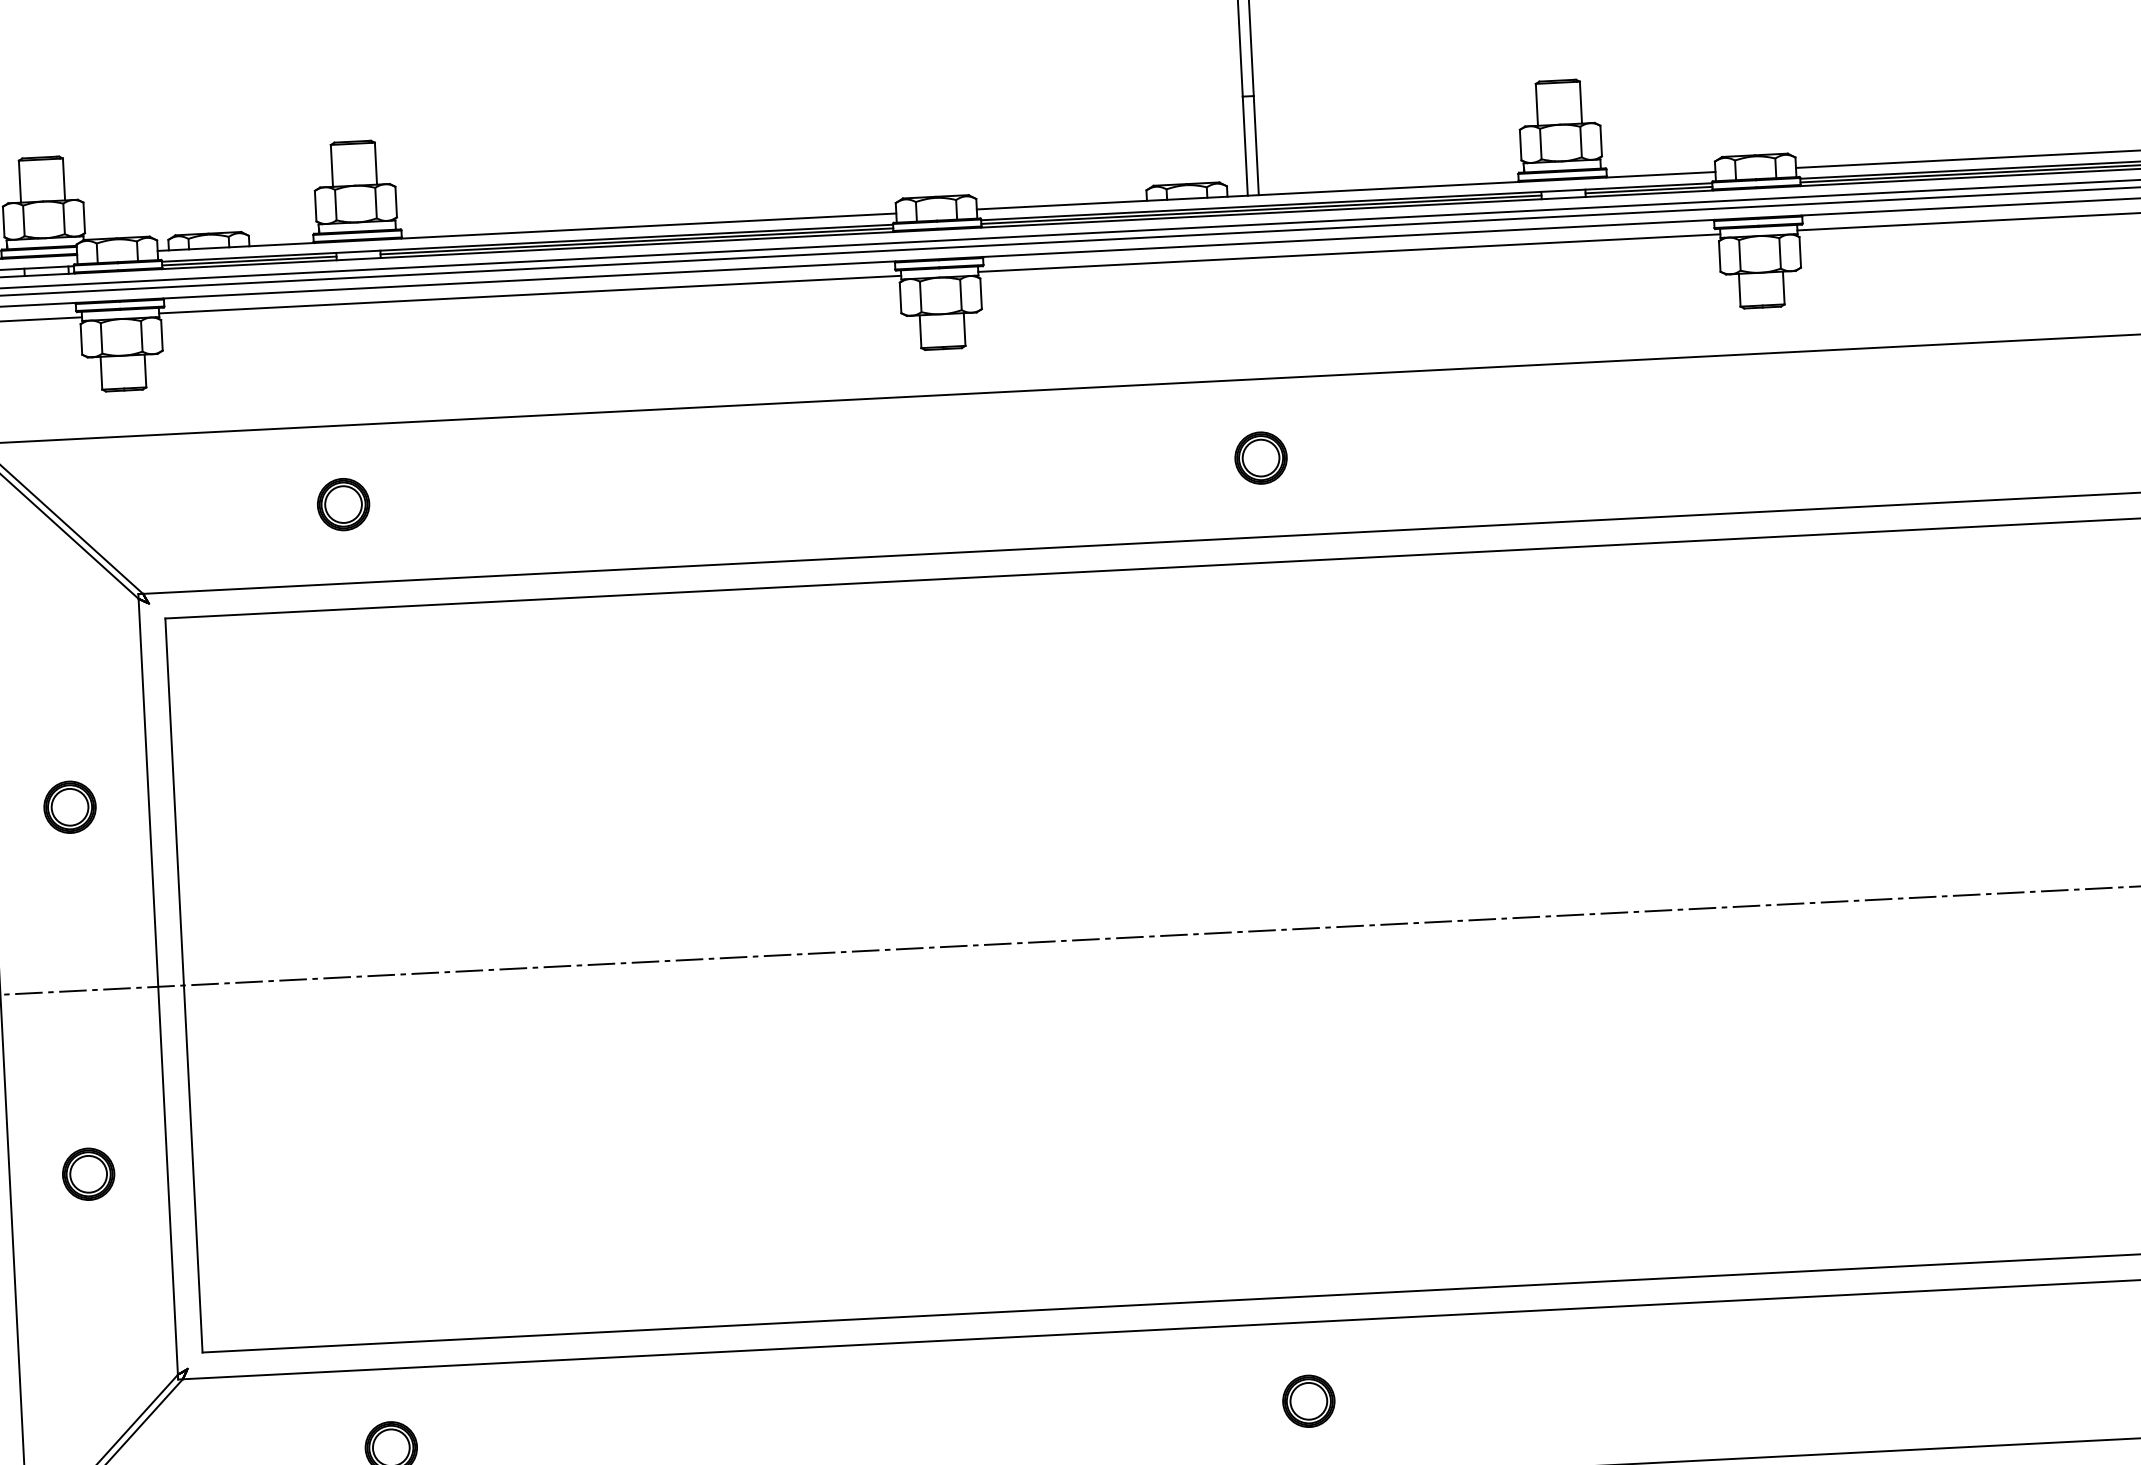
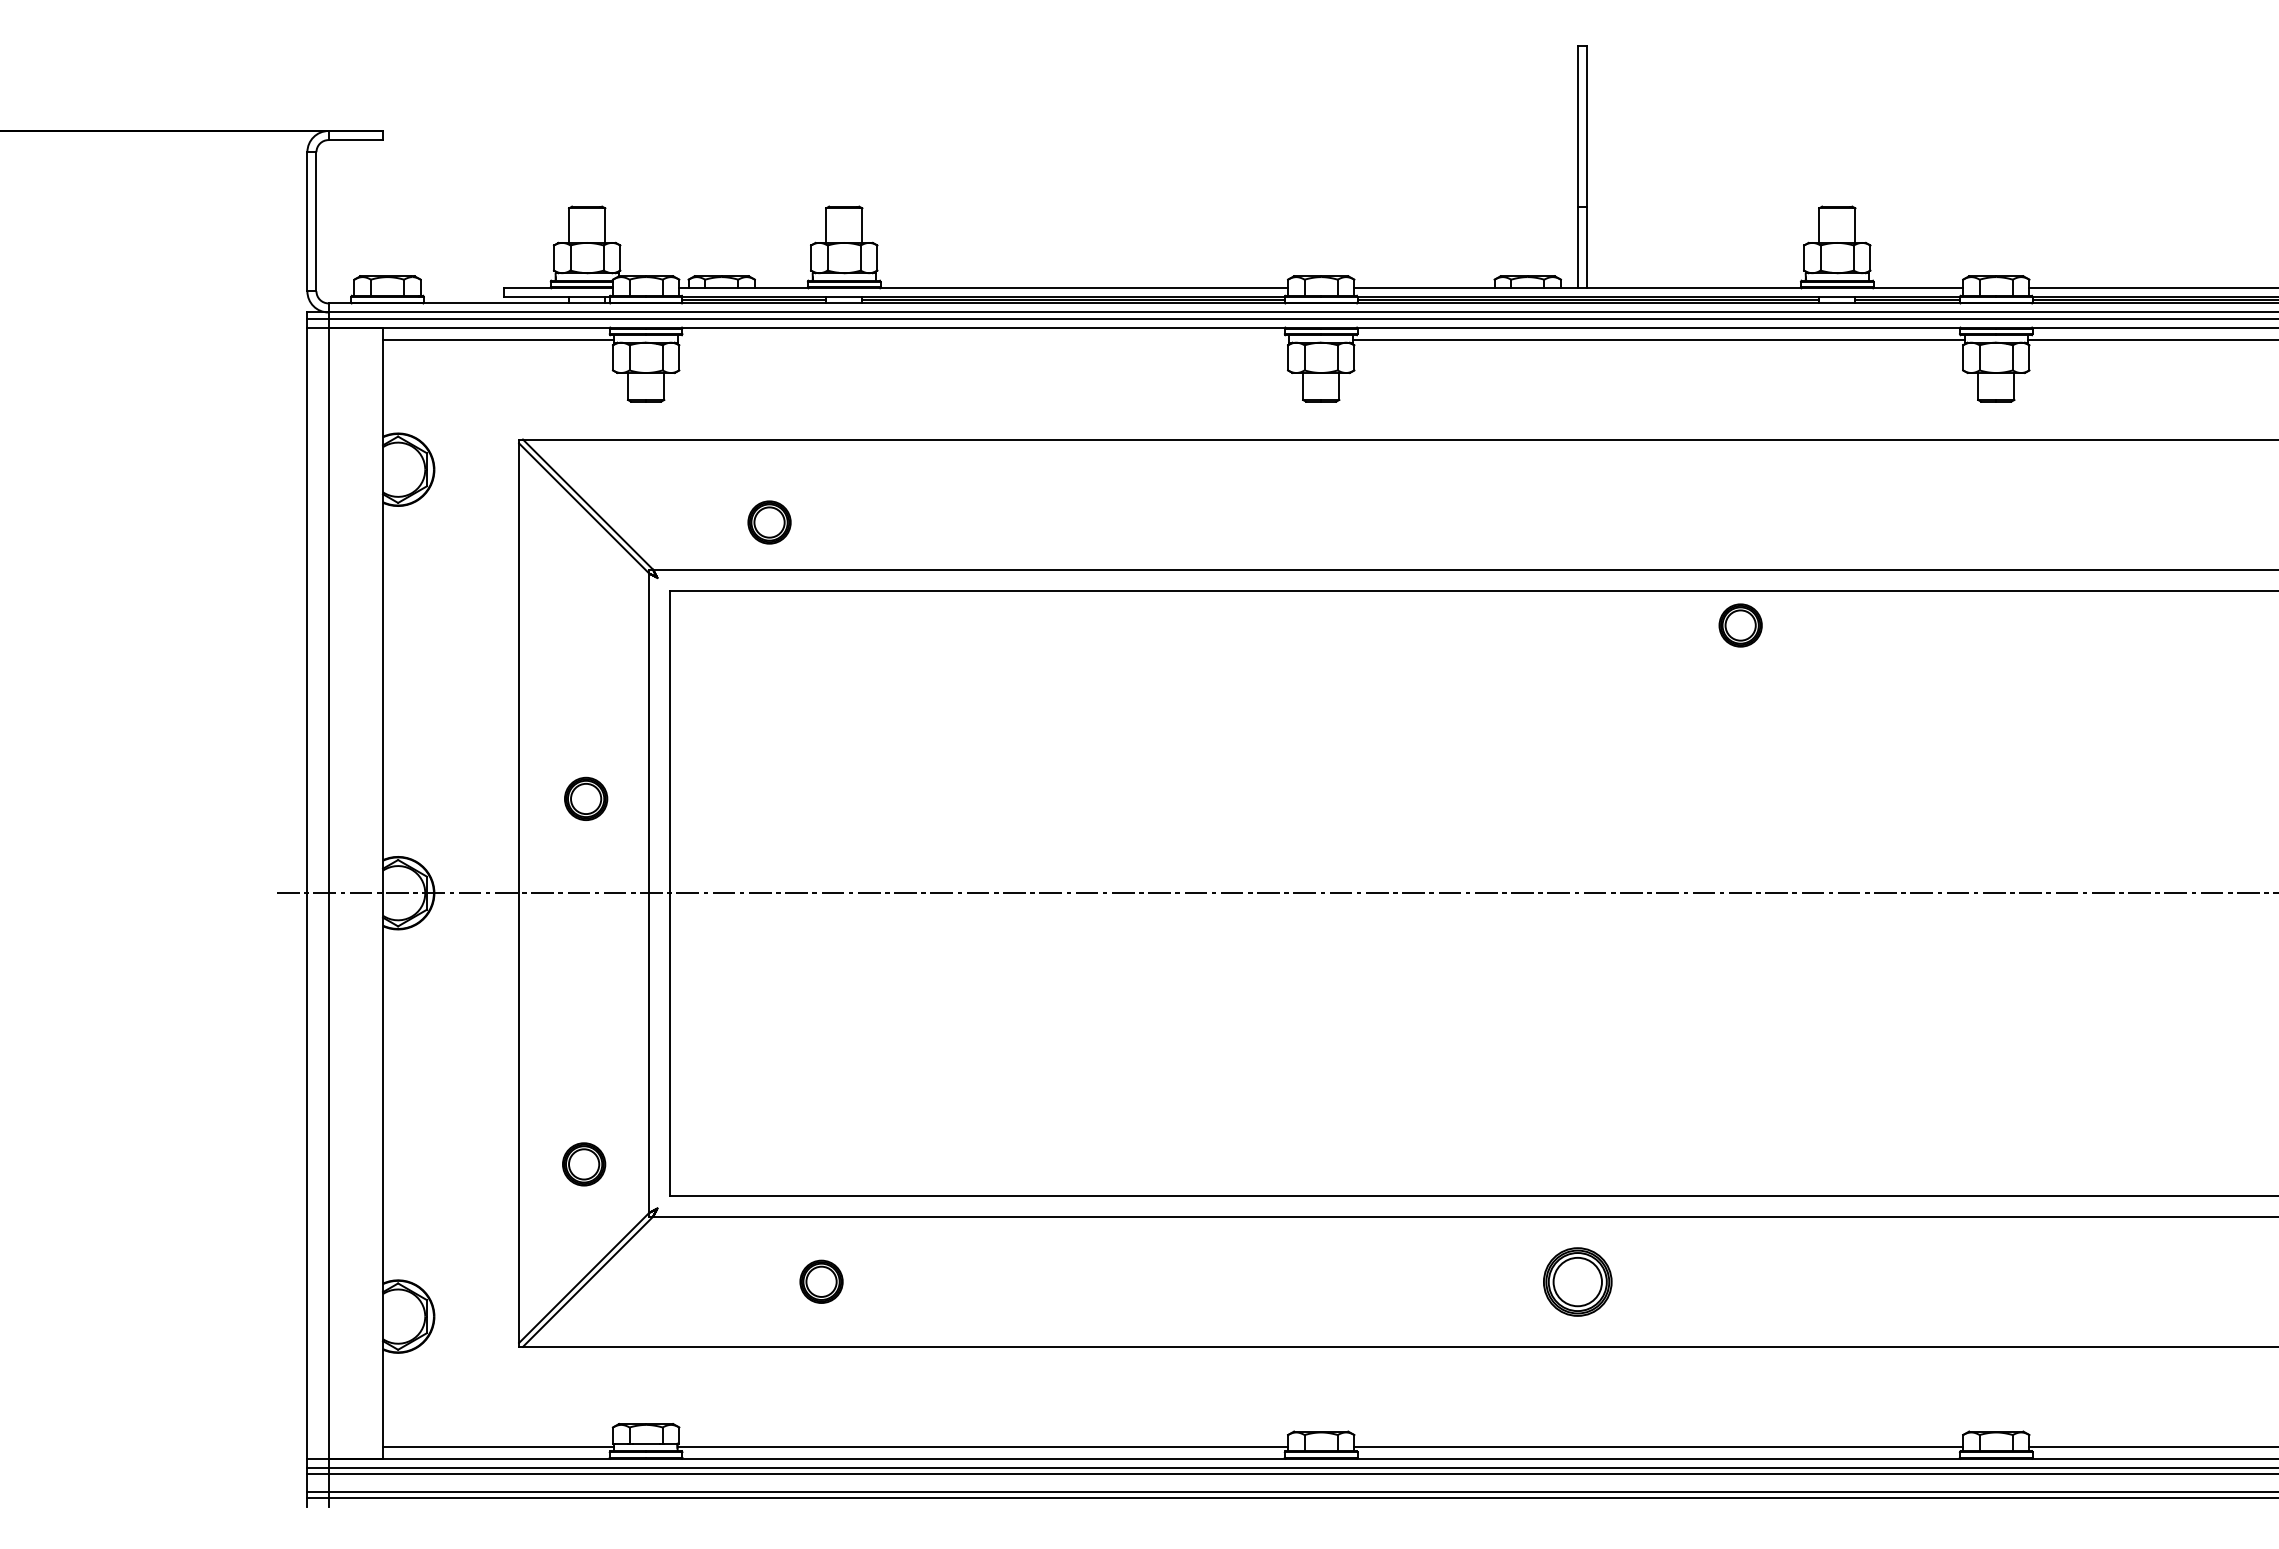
line: (529, 294) -> (983, 339), removed
part: (1260, 458) -> (1740, 625), moved
part: (343, 504) -> (769, 522), moved
part: (70, 806) -> (586, 798), moved
part: (89, 1174) -> (584, 1164), moved
part: (1308, 1400) -> (1577, 1281), size x1.6

